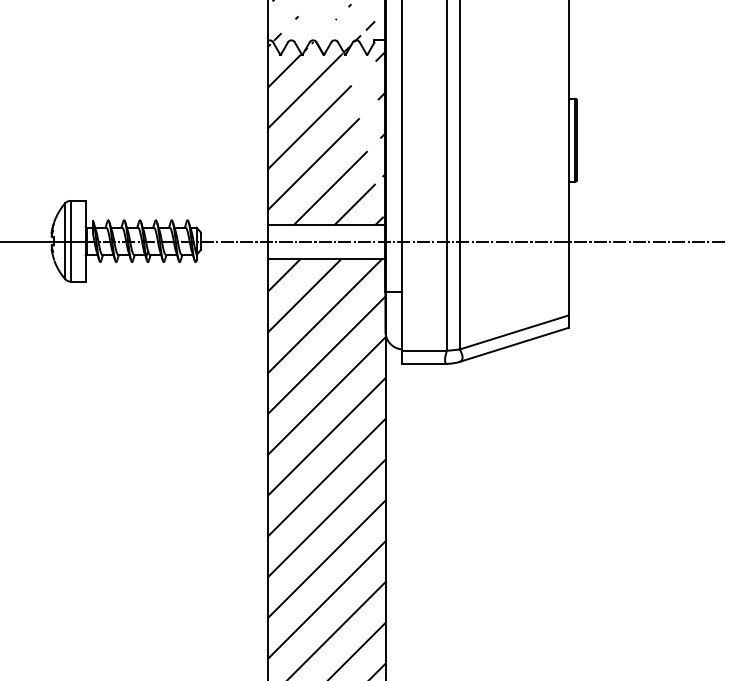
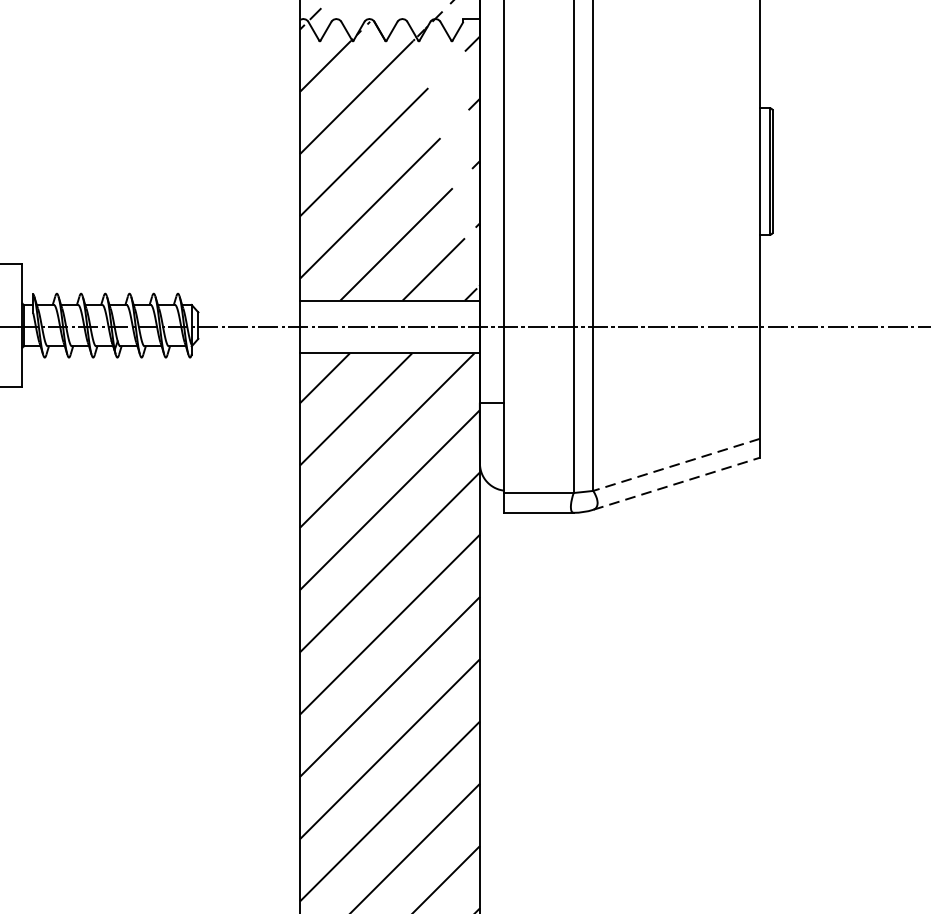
line: (513, 332) -> (675, 464), solid -> dashed
line: (514, 344) -> (676, 483), solid -> dashed

